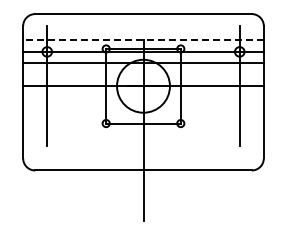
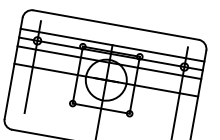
line: (143, 40) -> (112, 45), dashed -> solid

